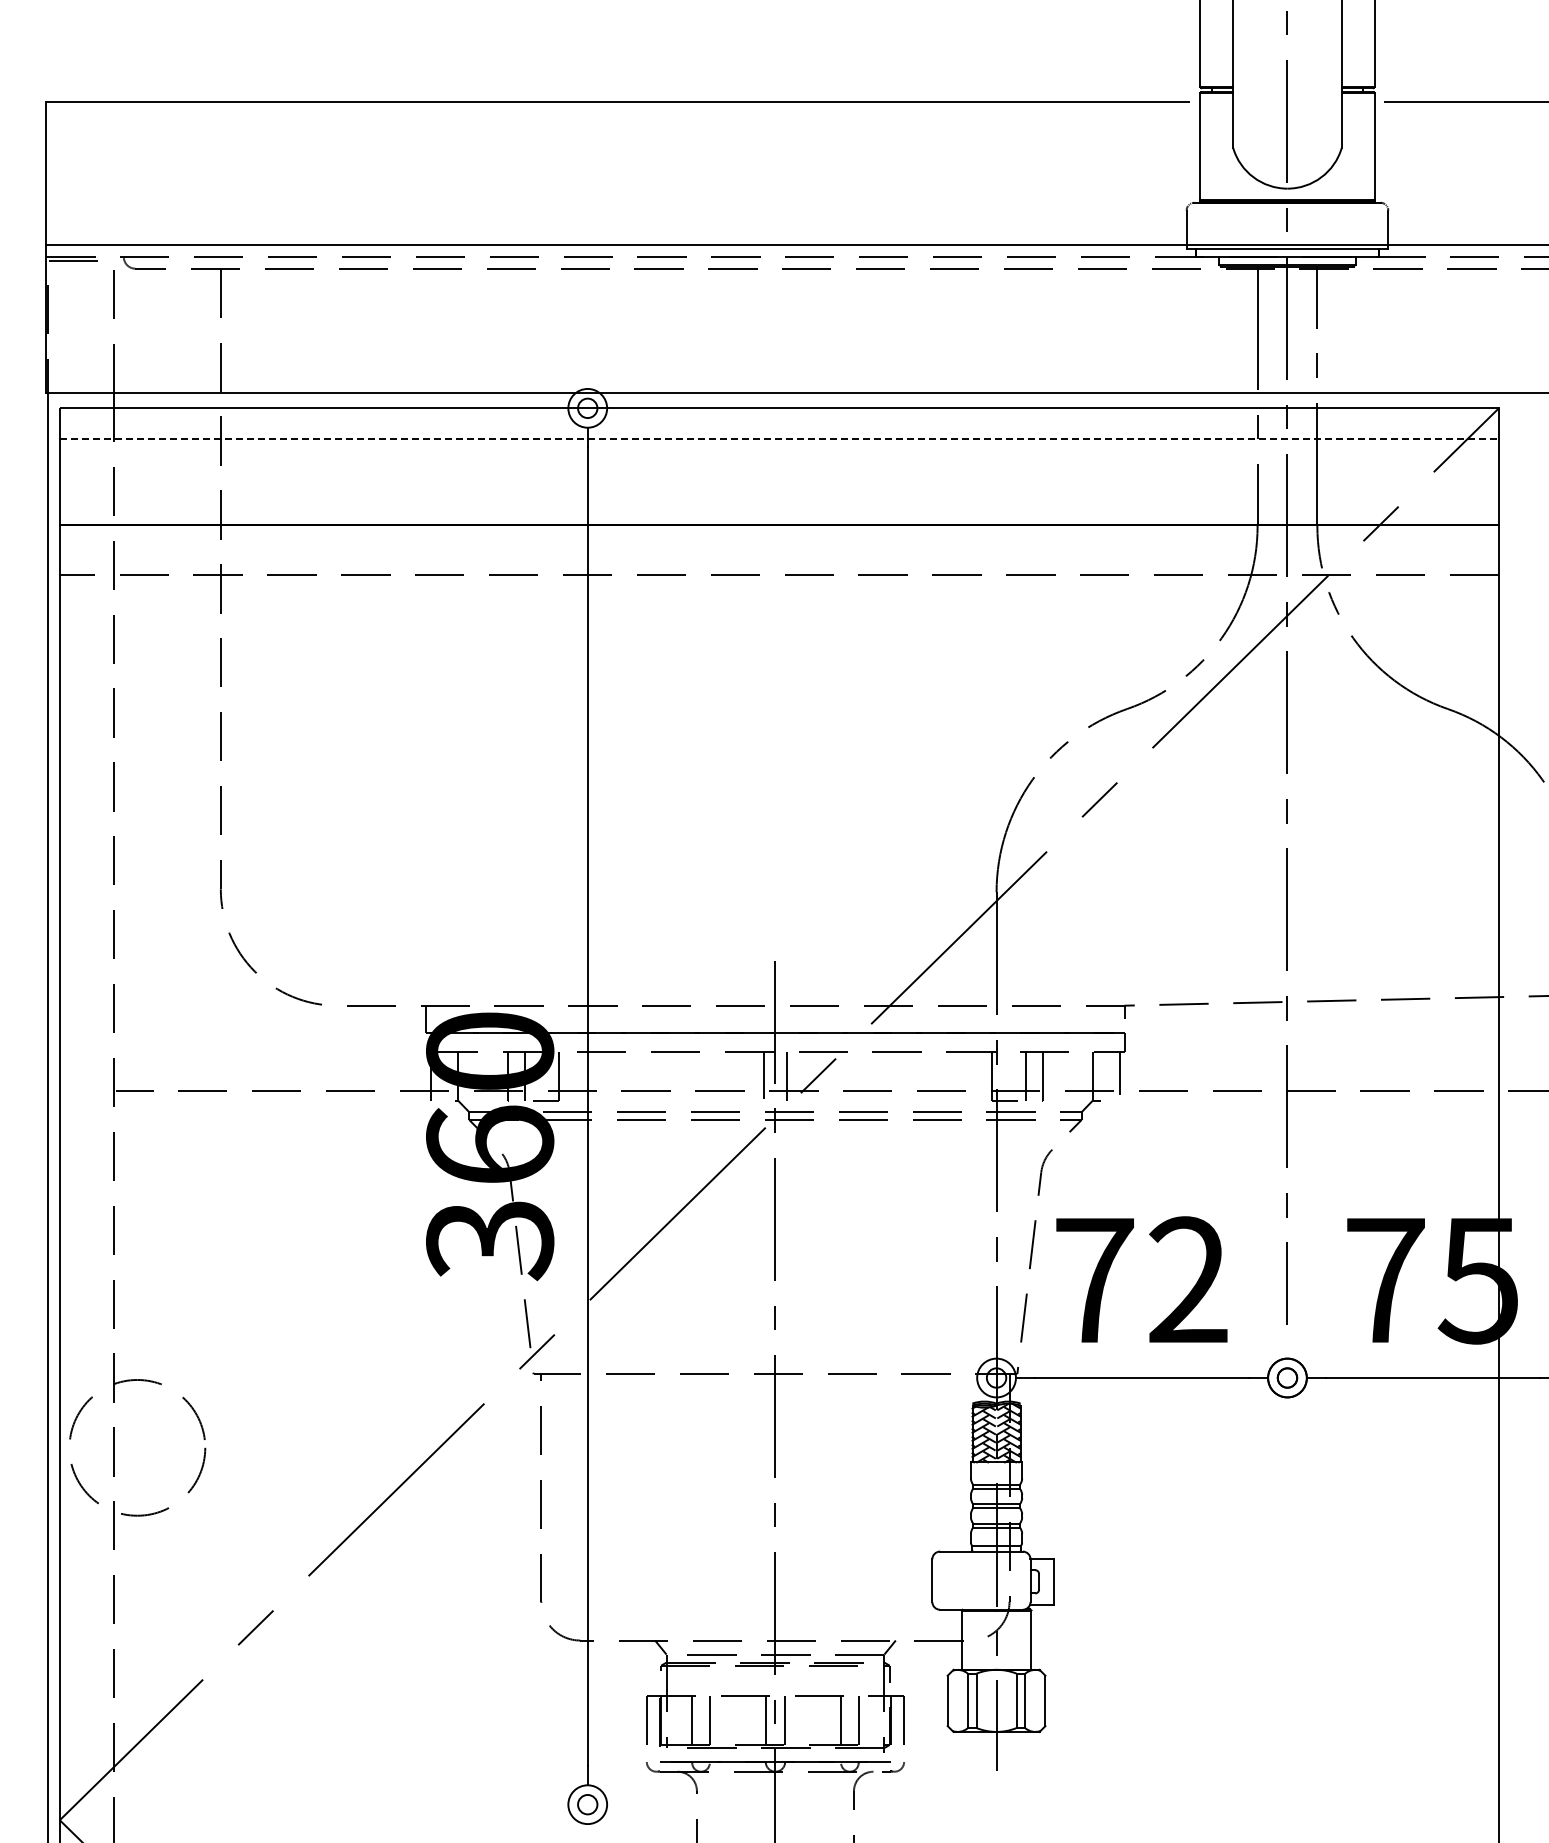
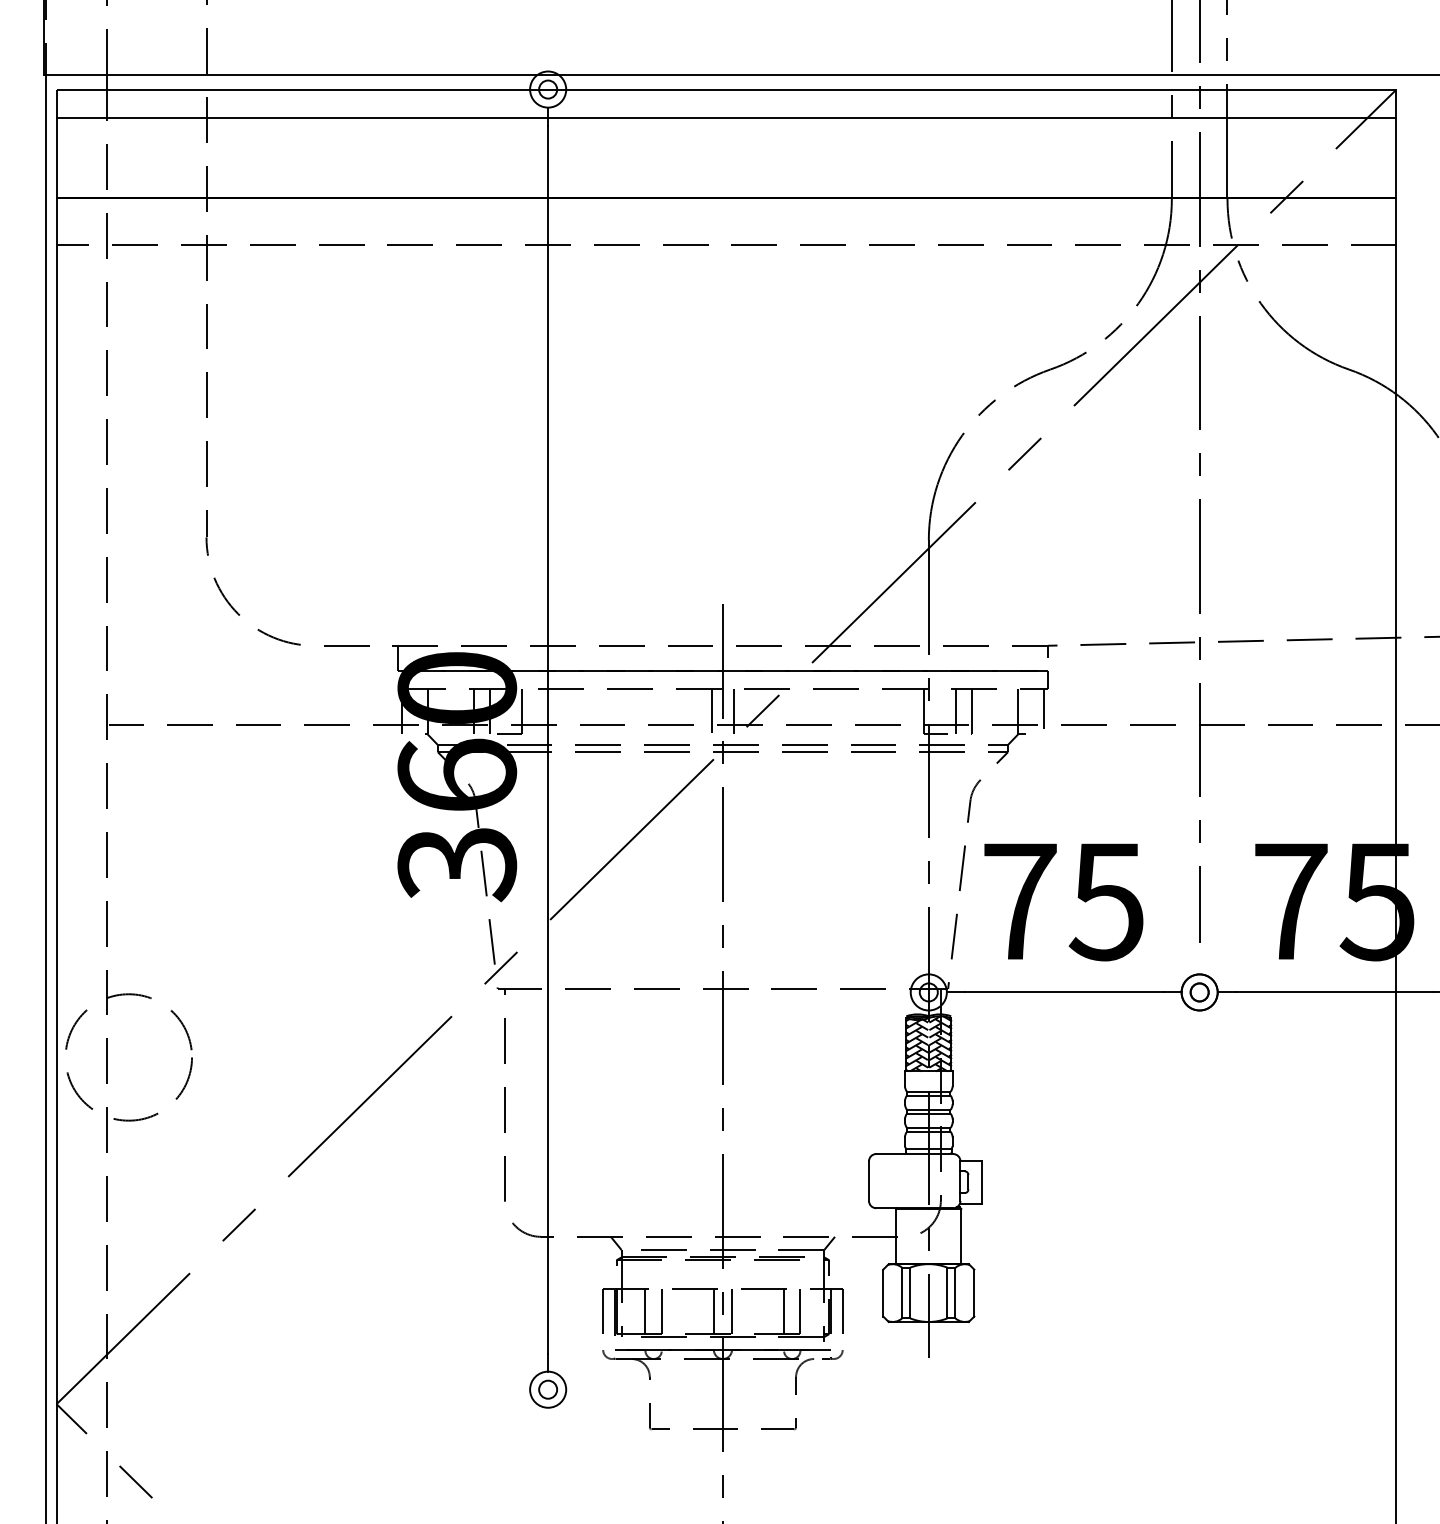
line: (779, 439) -> (726, 118), dashed -> solid
text: (1186, 1280) -> (1105, 901), 72 -> 75

